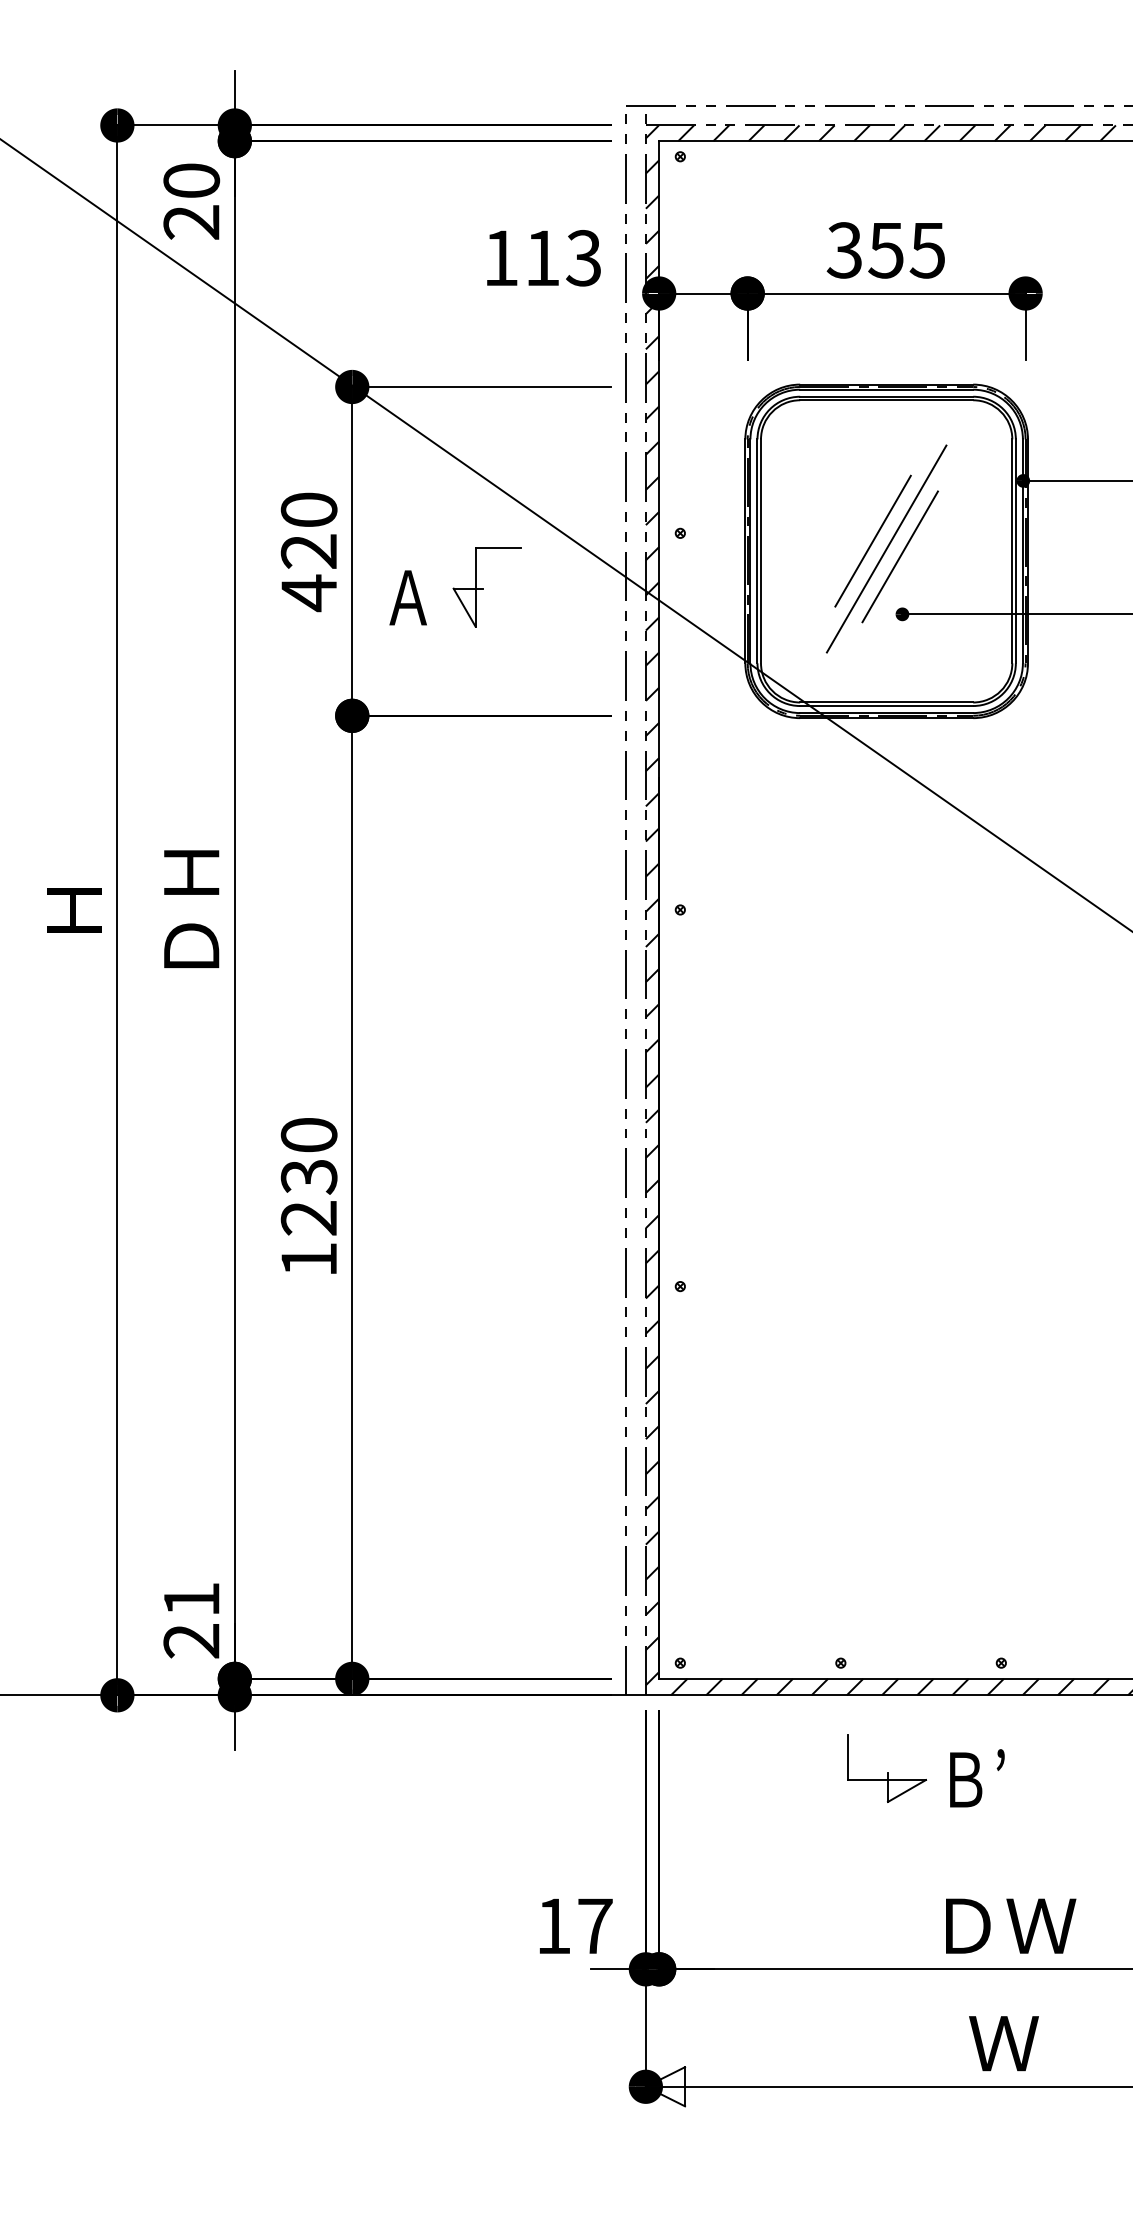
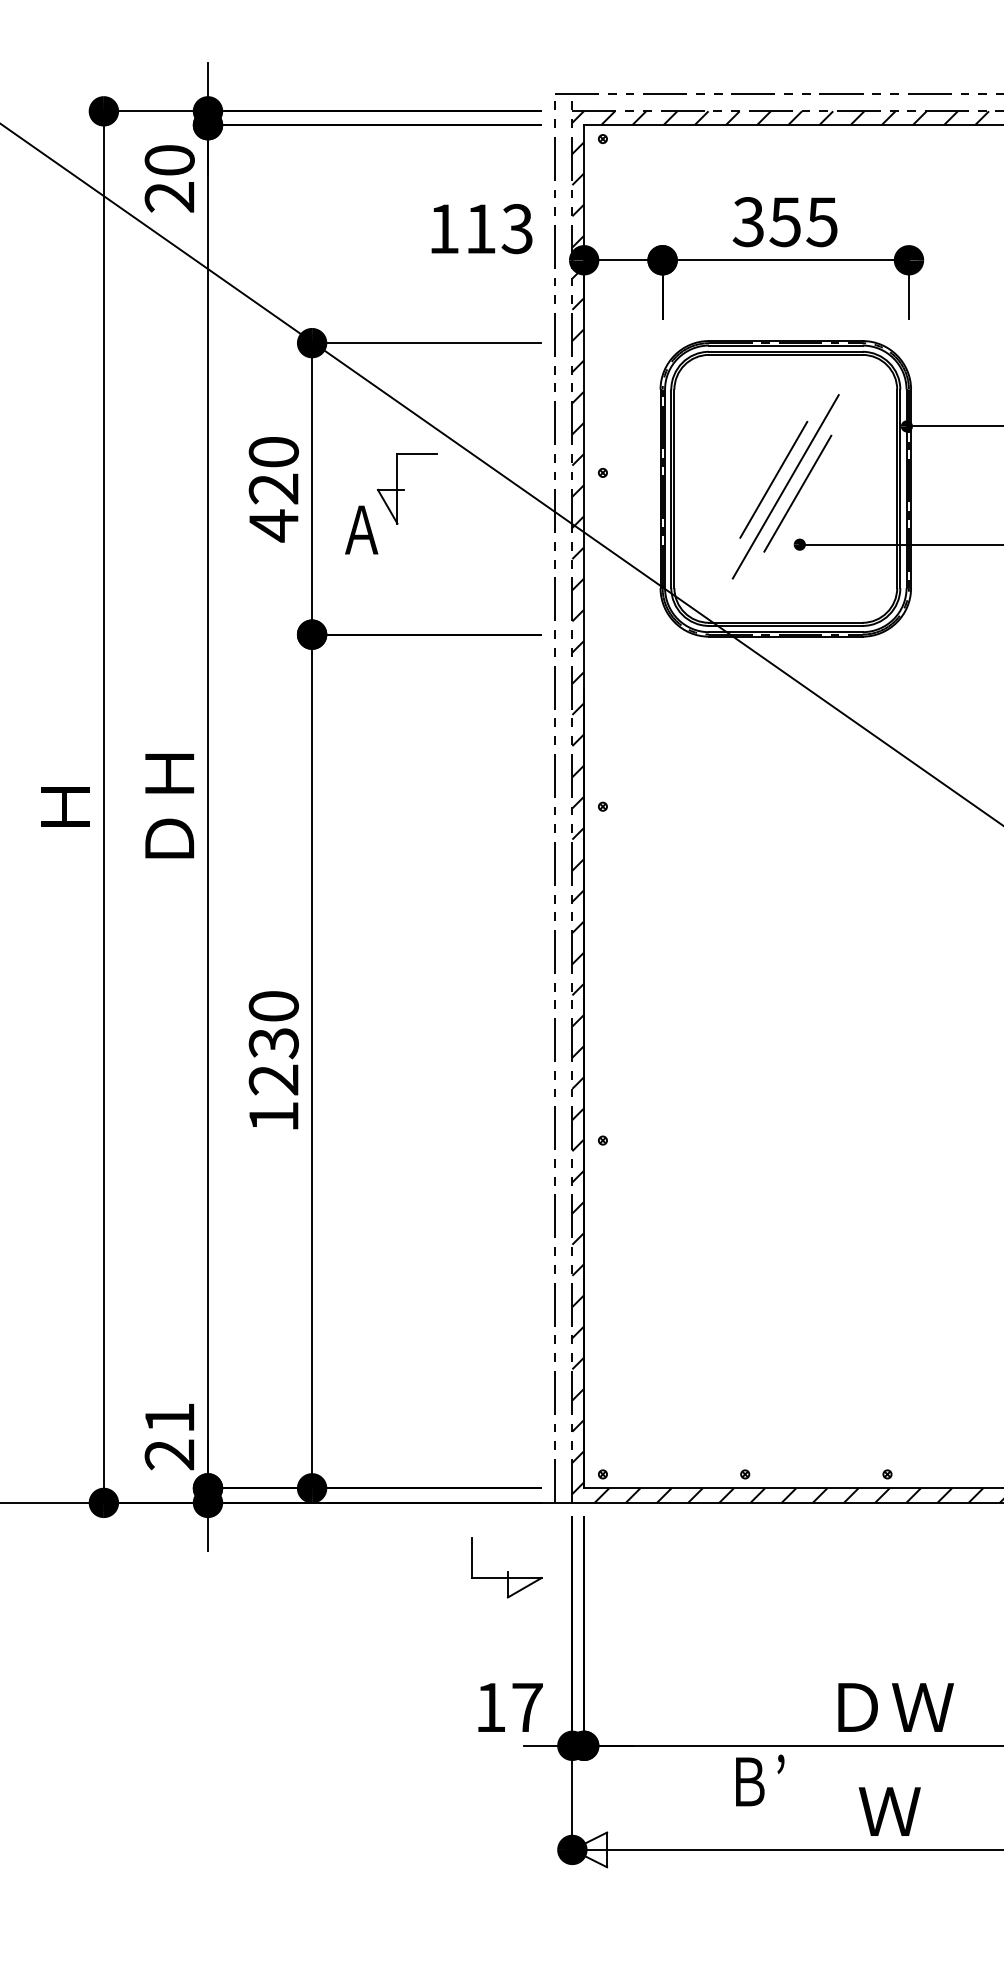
part: (486, 587) -> (407, 488), moved
part: (886, 1768) -> (506, 1567), moved
text: (977, 1778) -> (760, 1780), moved

